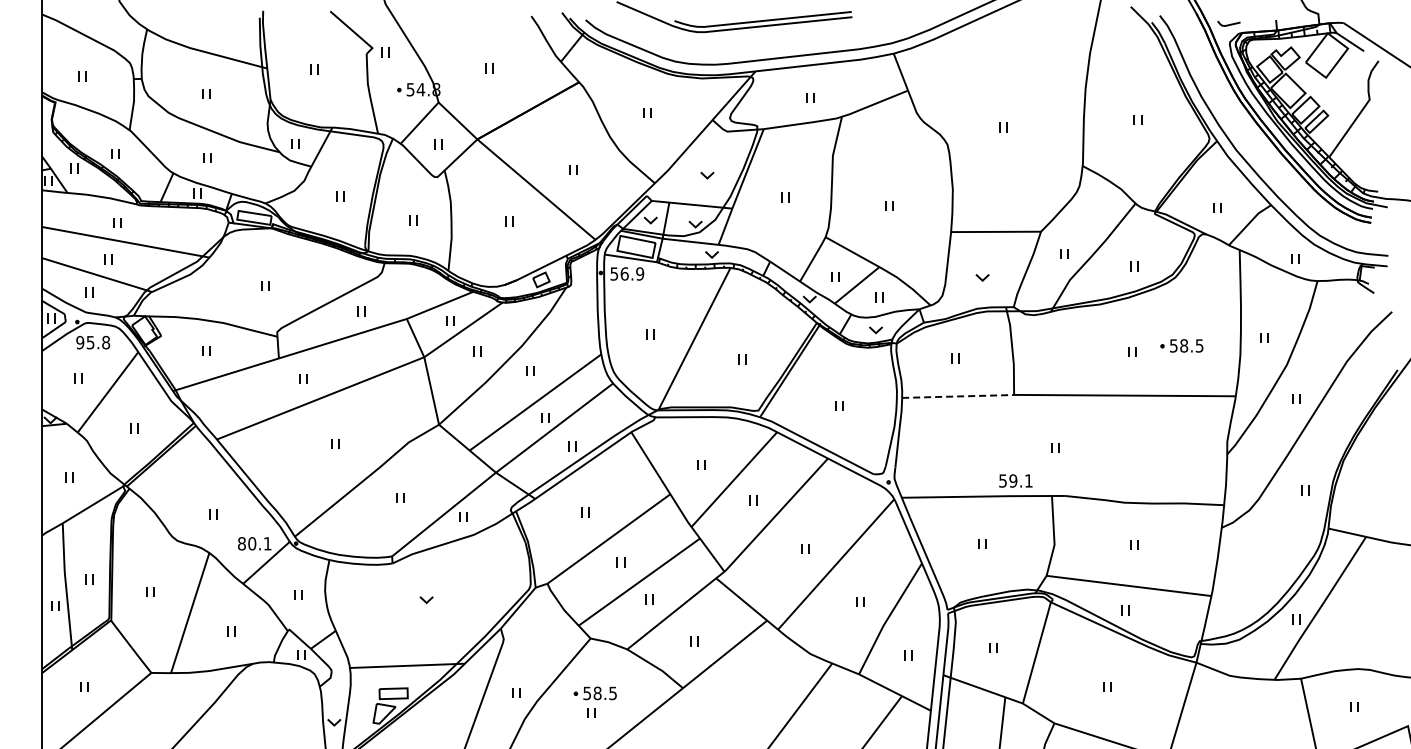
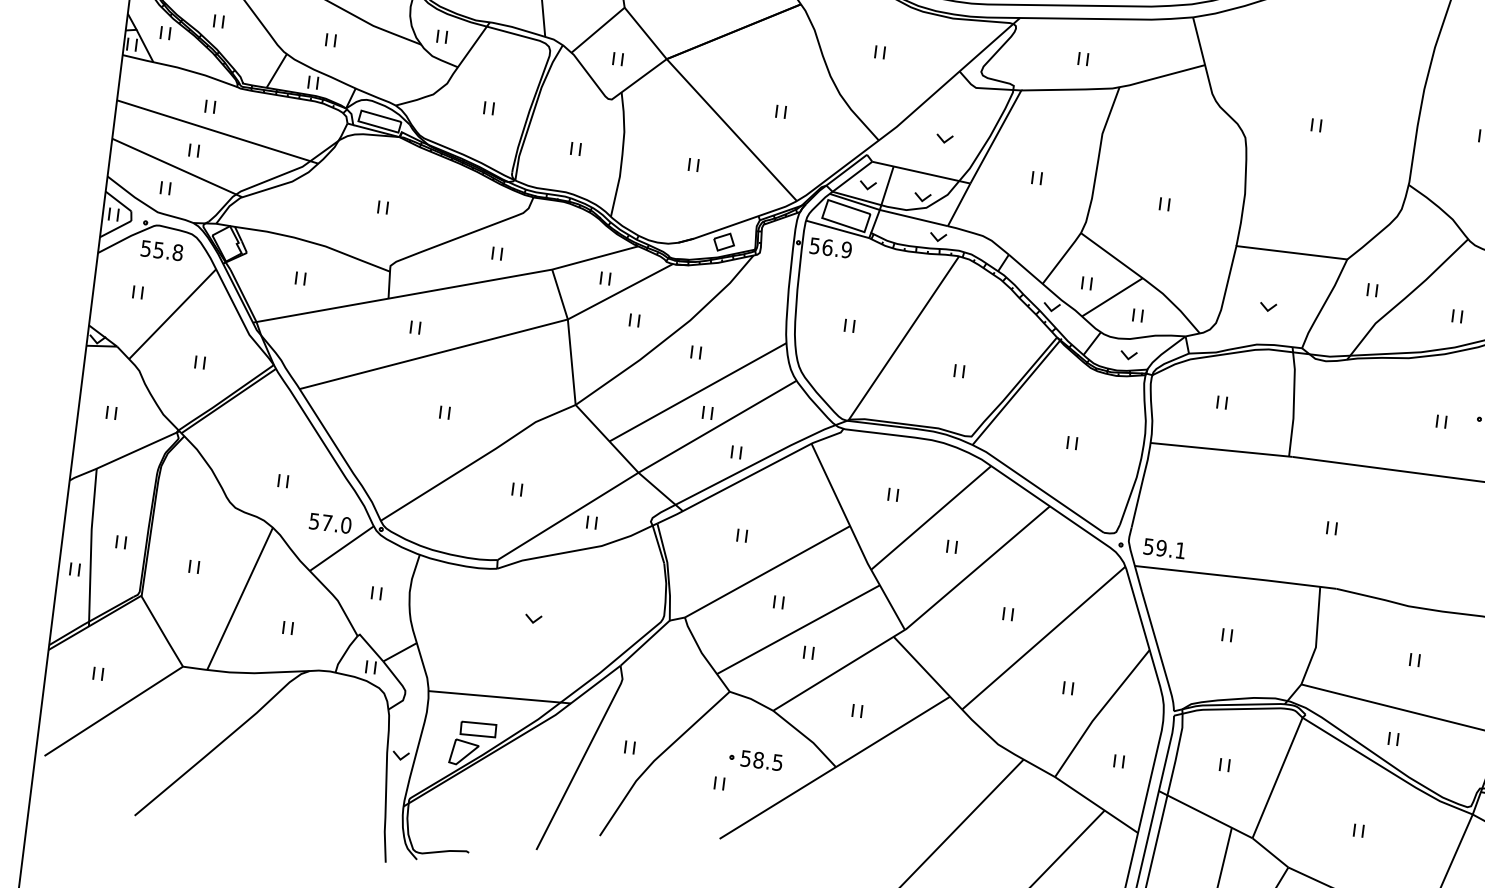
text: (80, 341) -> (146, 247), 95.8 -> 55.8
line: (960, 396) -> (1222, 450), dashed -> solid
text: (1015, 480) -> (1164, 548), moved
text: (254, 543) -> (329, 522), 80.1 -> 57.0
part: (594, 693) -> (754, 759), moved

